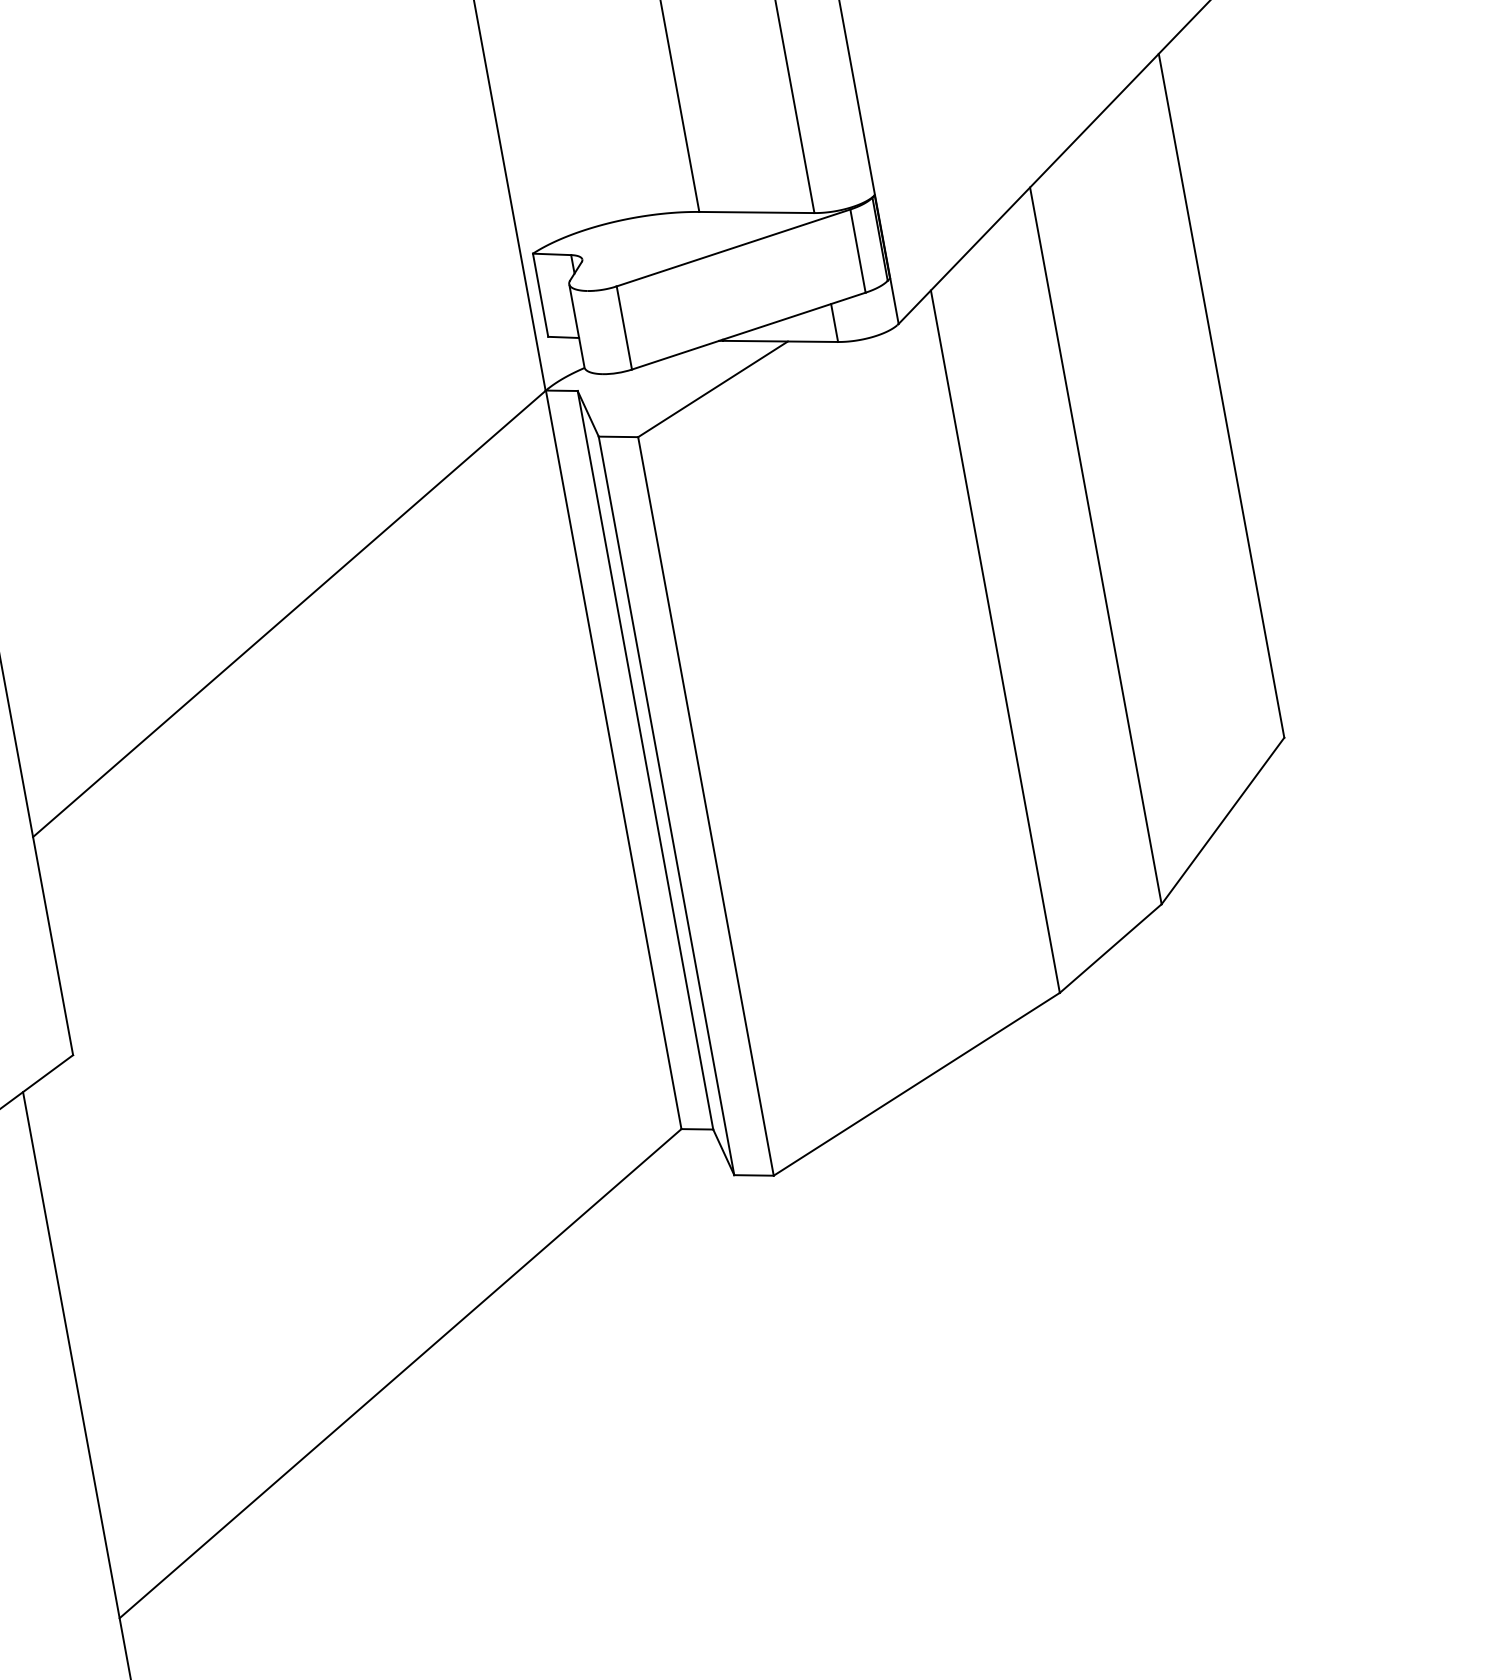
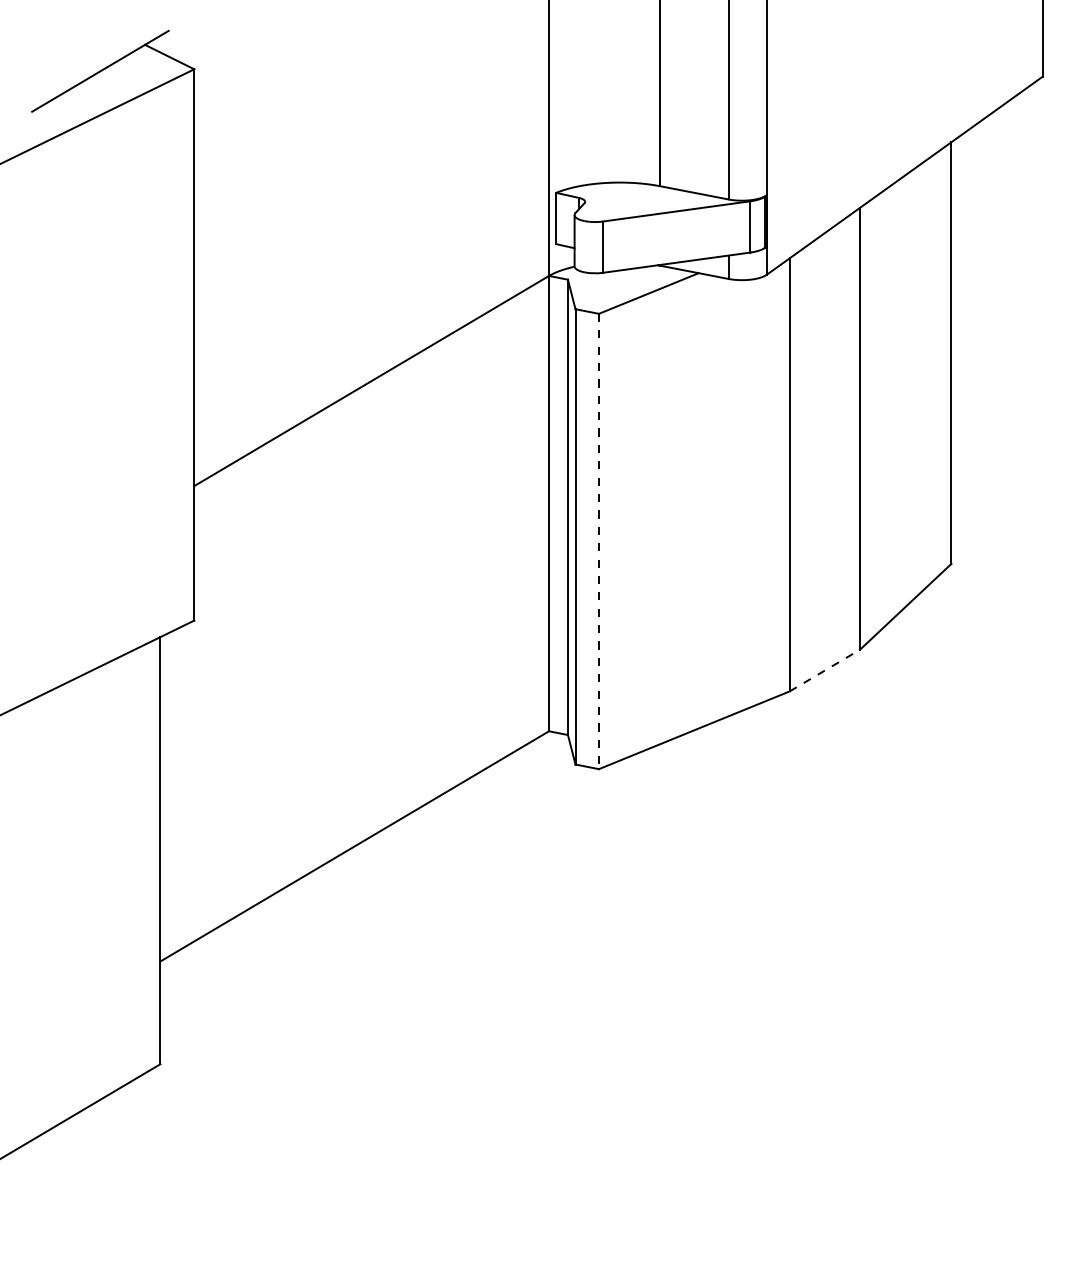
line: (705, 806) -> (598, 541), solid -> dashed
line: (1110, 948) -> (824, 670), solid -> dashed

